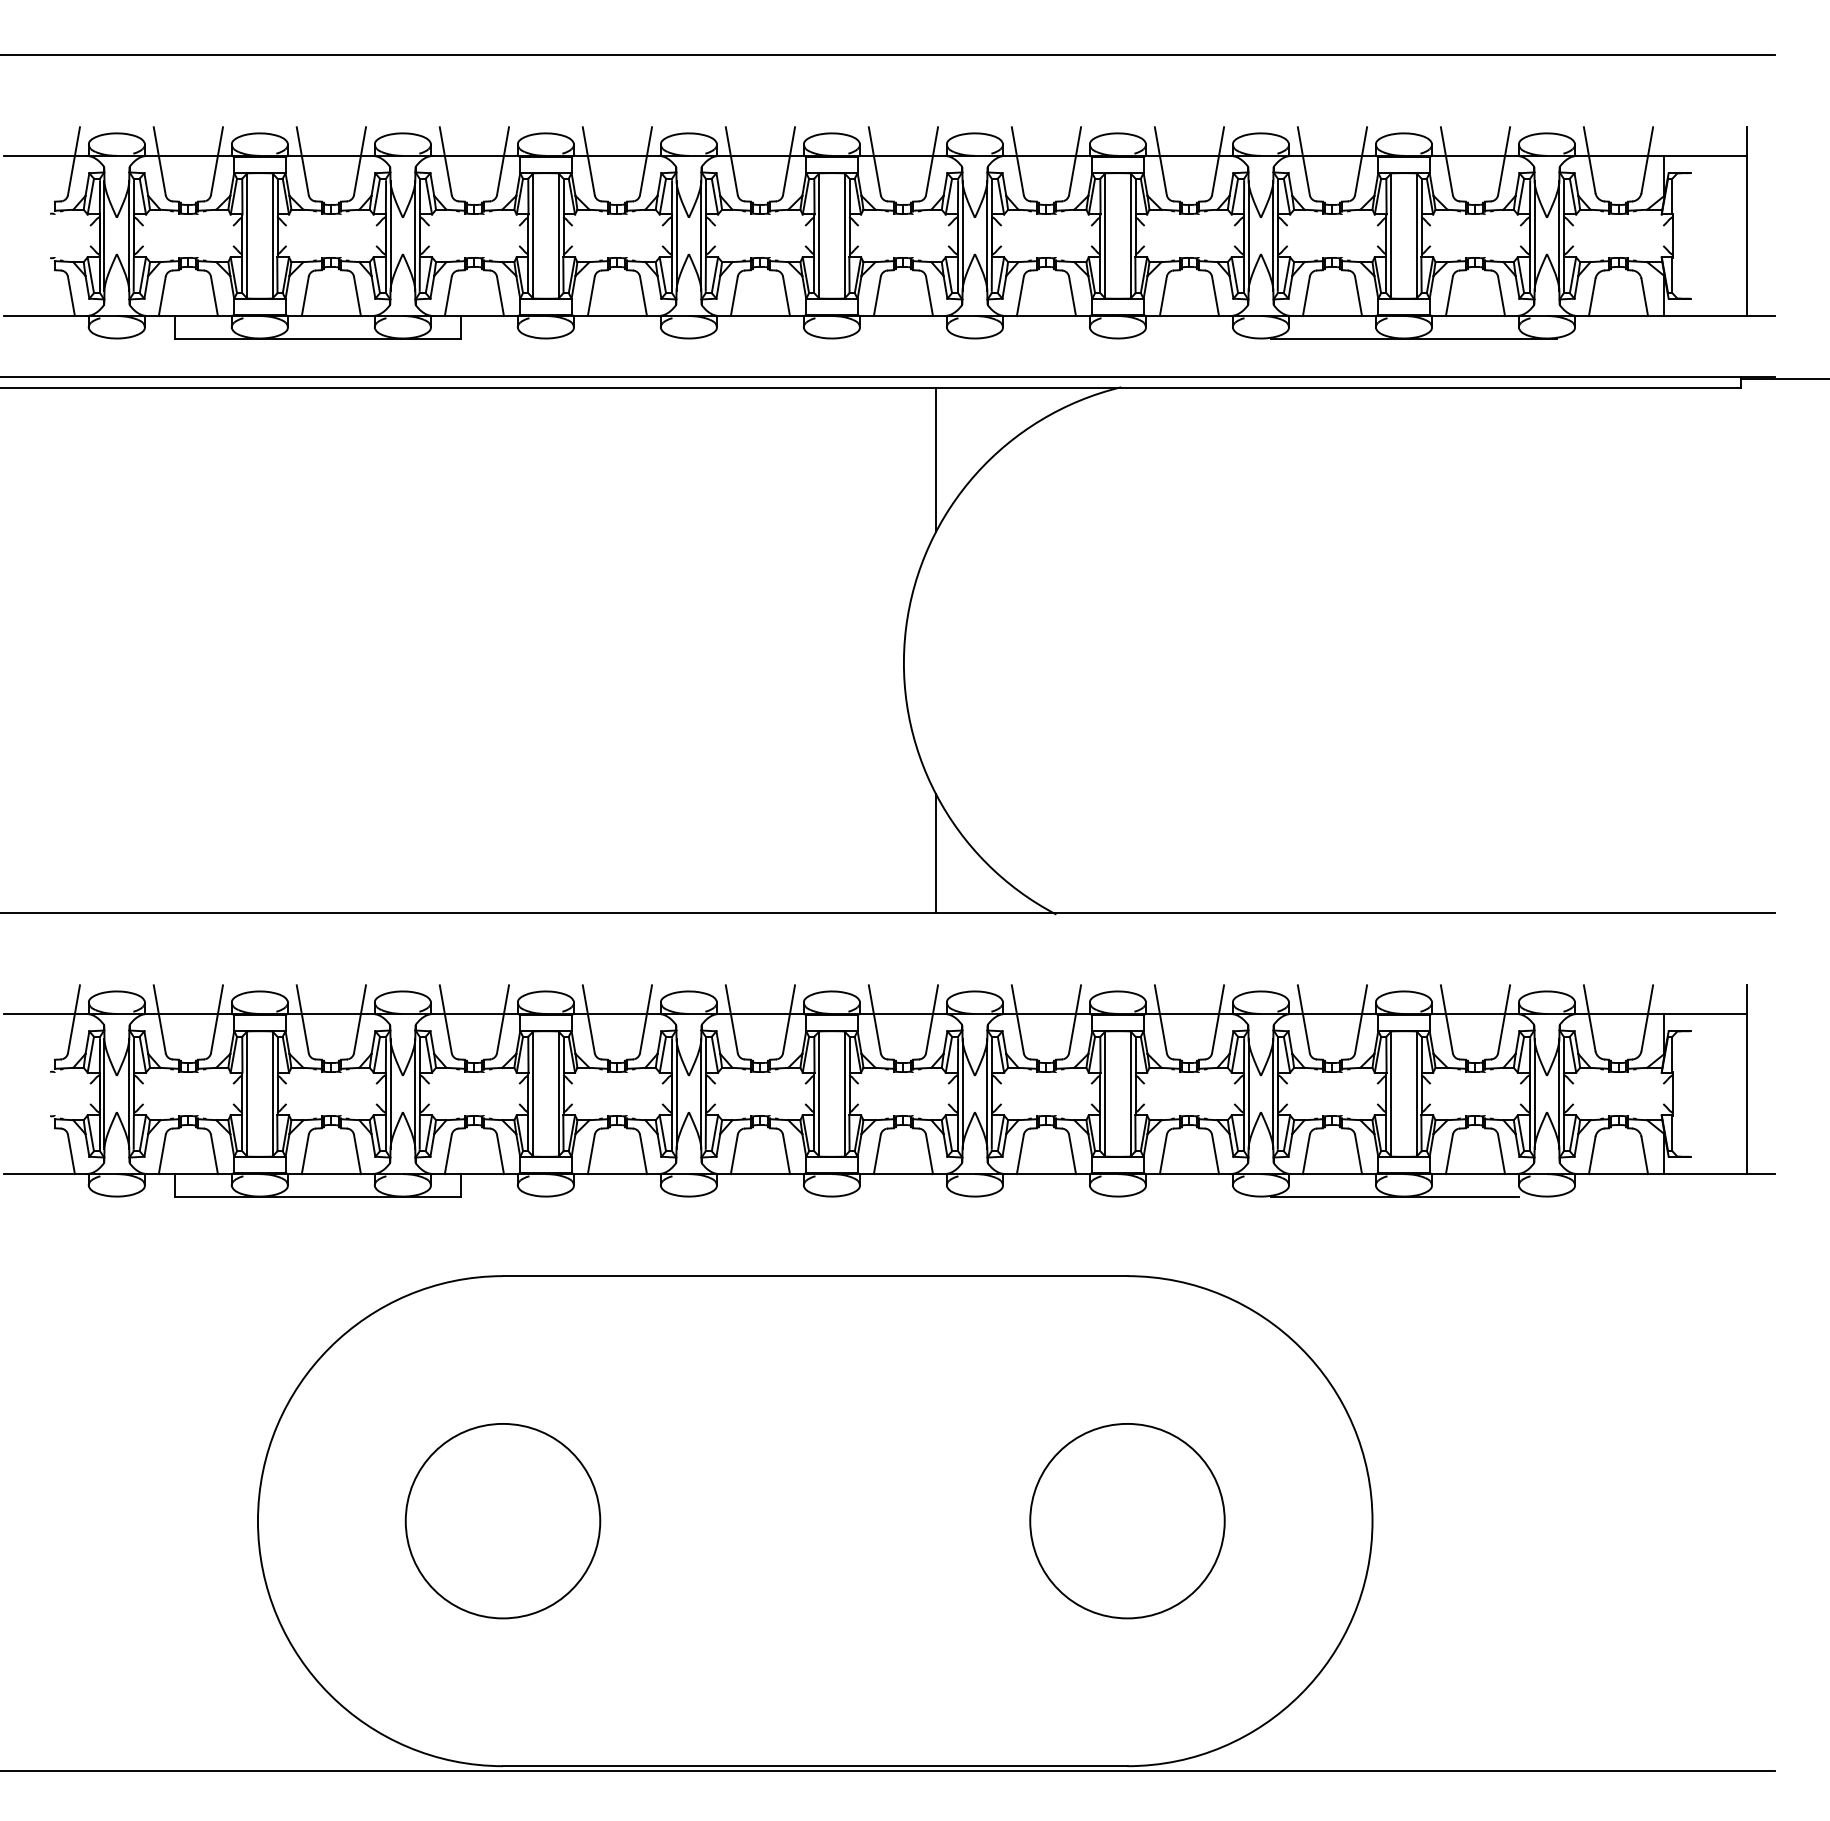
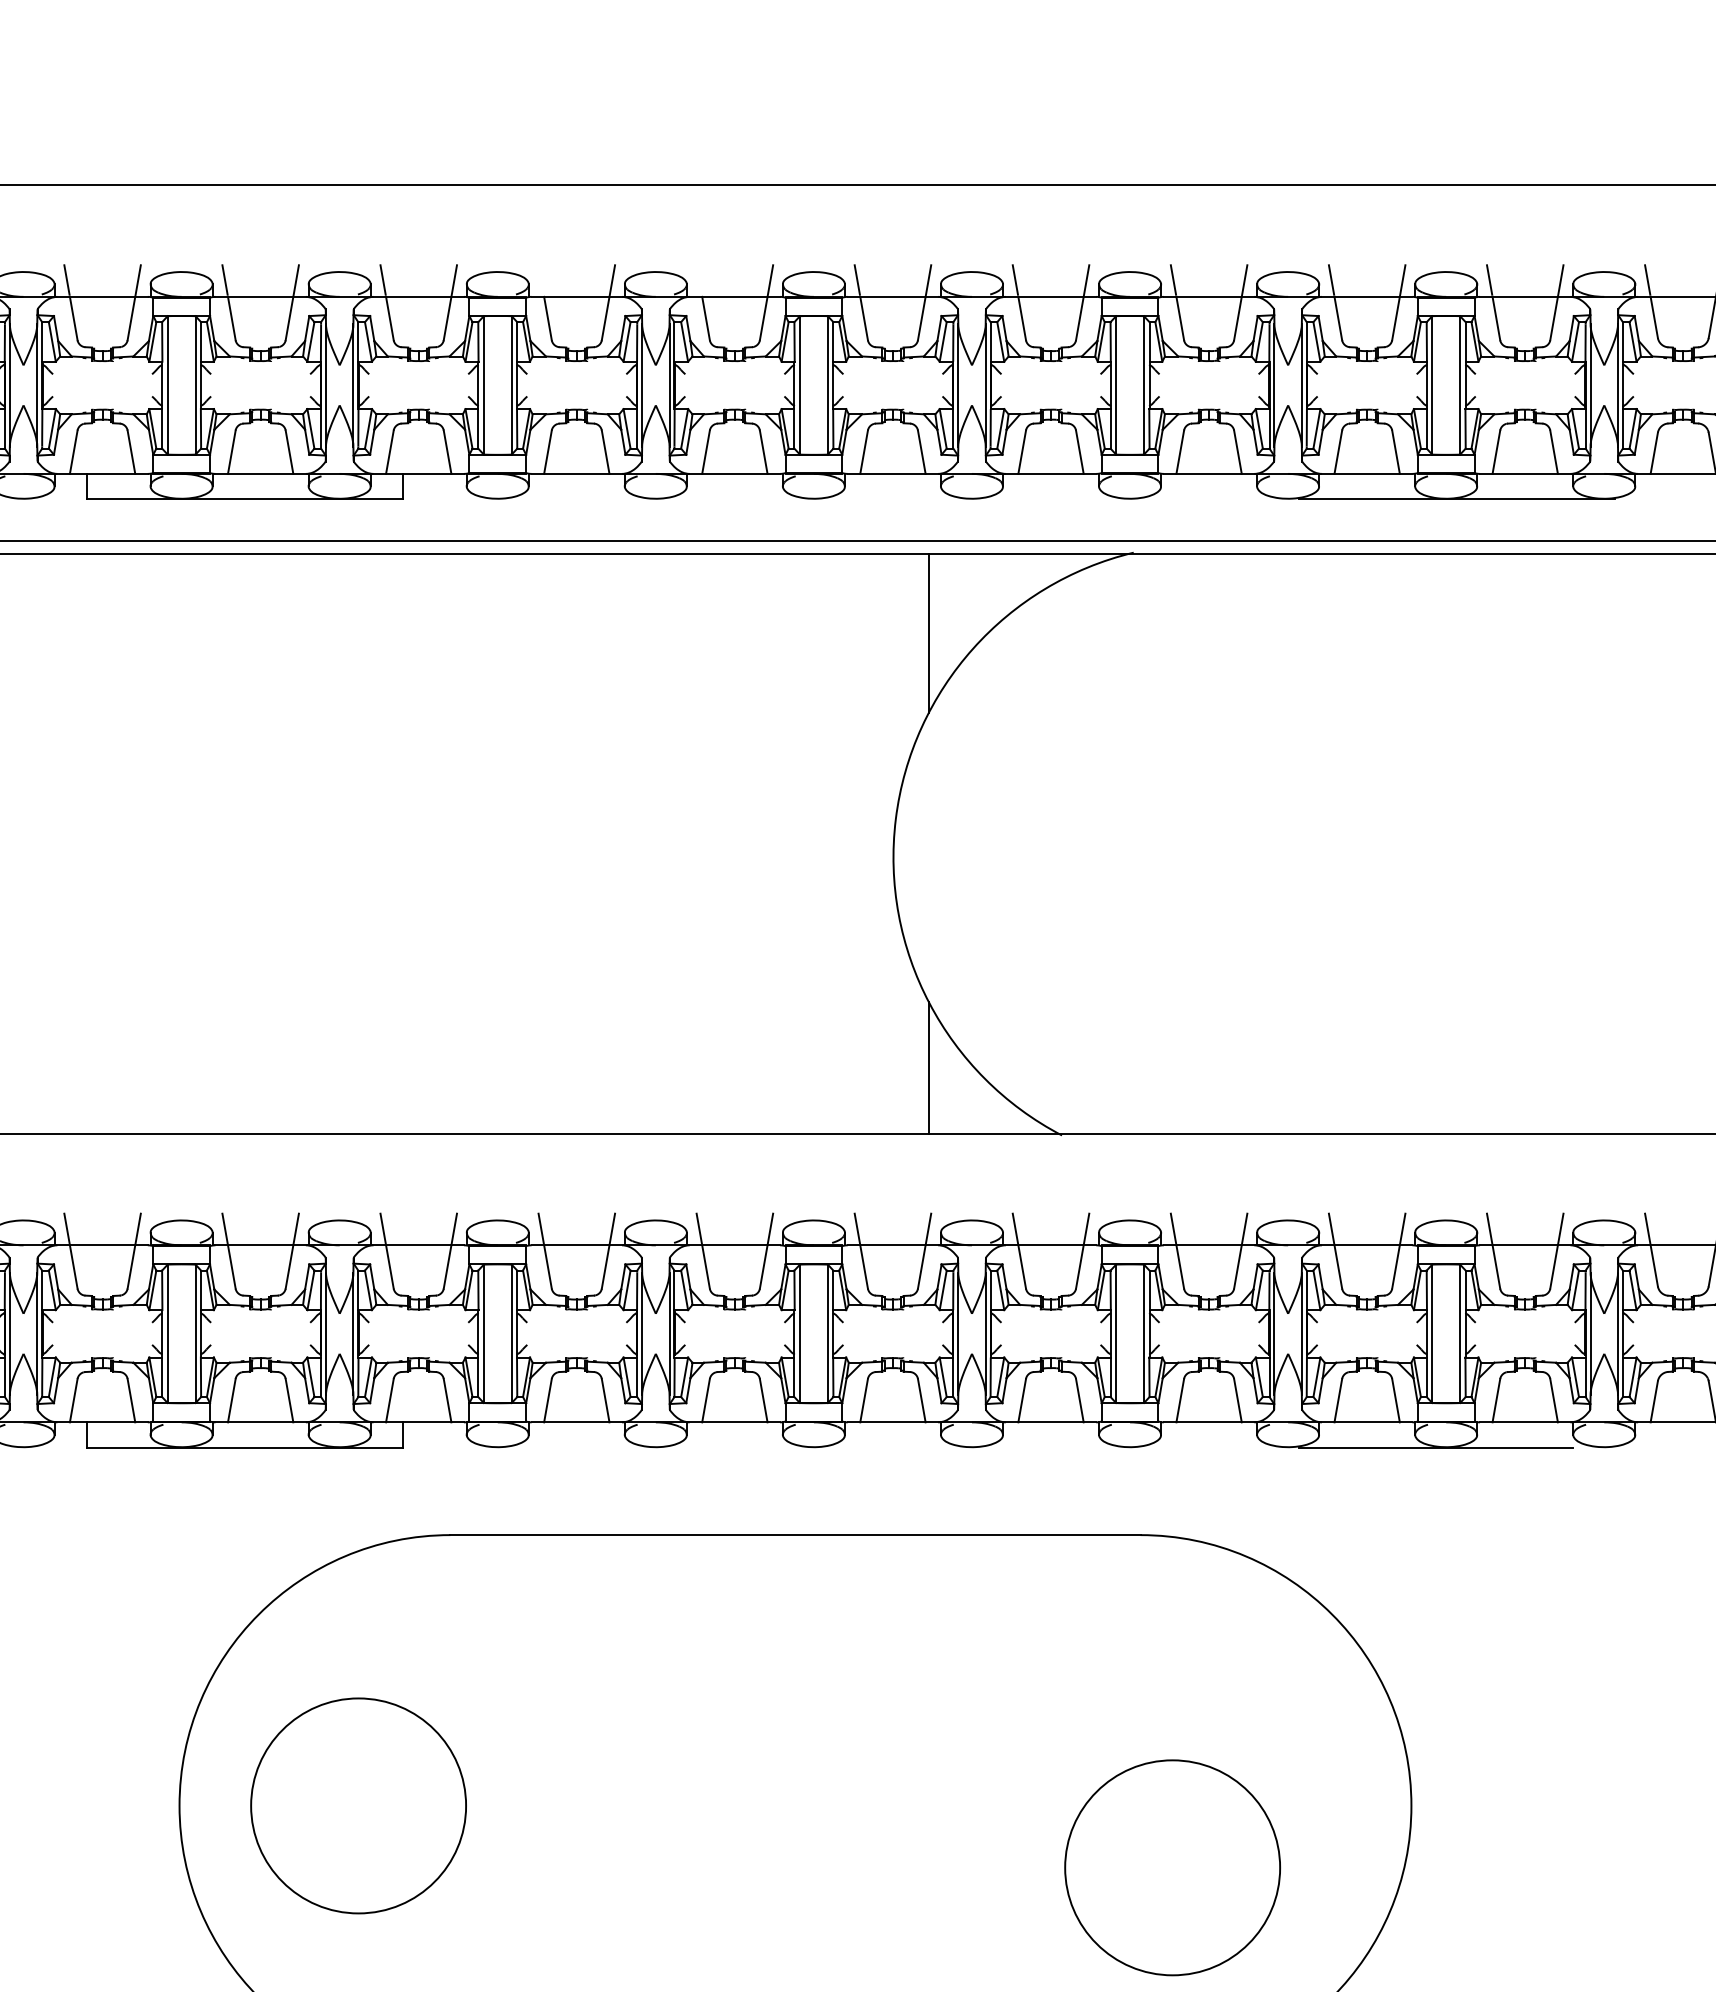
line: (584, 140) -> (540, 279), removed
line: (727, 140) -> (698, 279), removed
circle: (502, 1521) -> (358, 1806), moved
circle: (1127, 1521) -> (1172, 1868), moved

